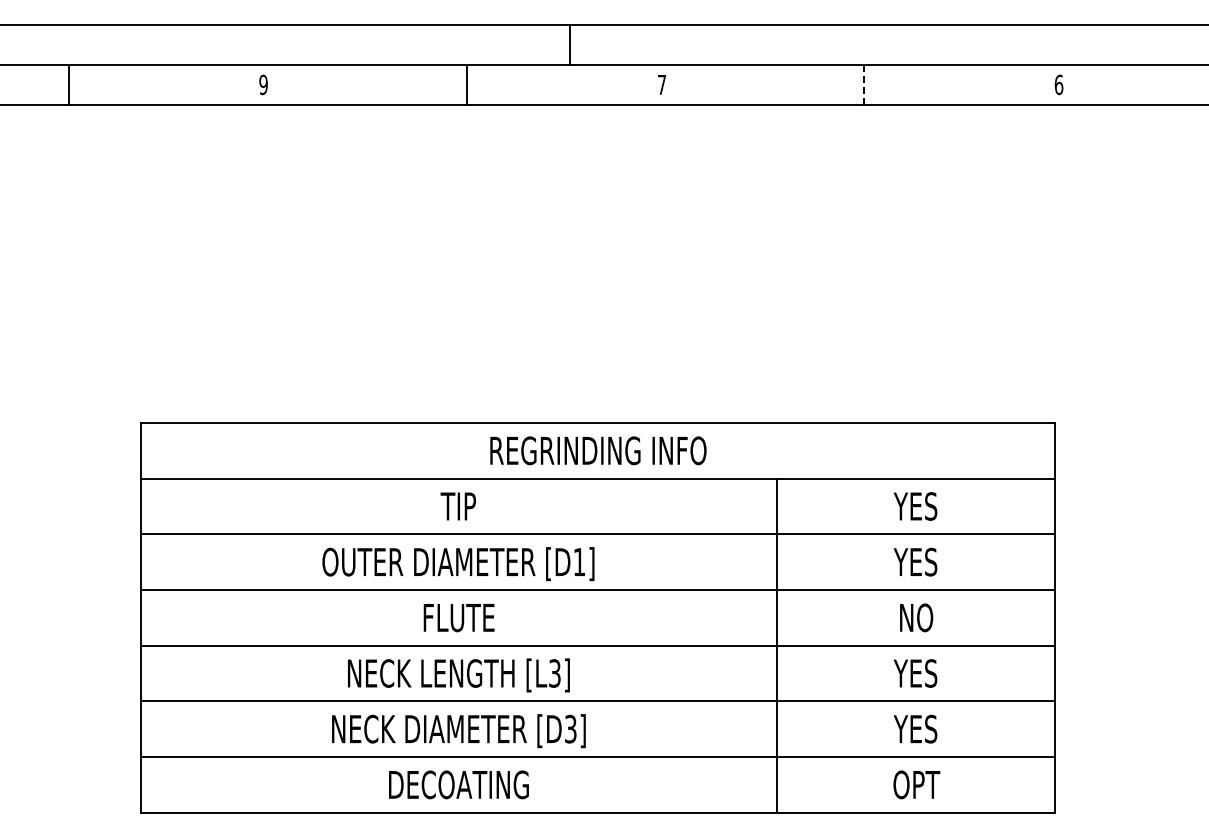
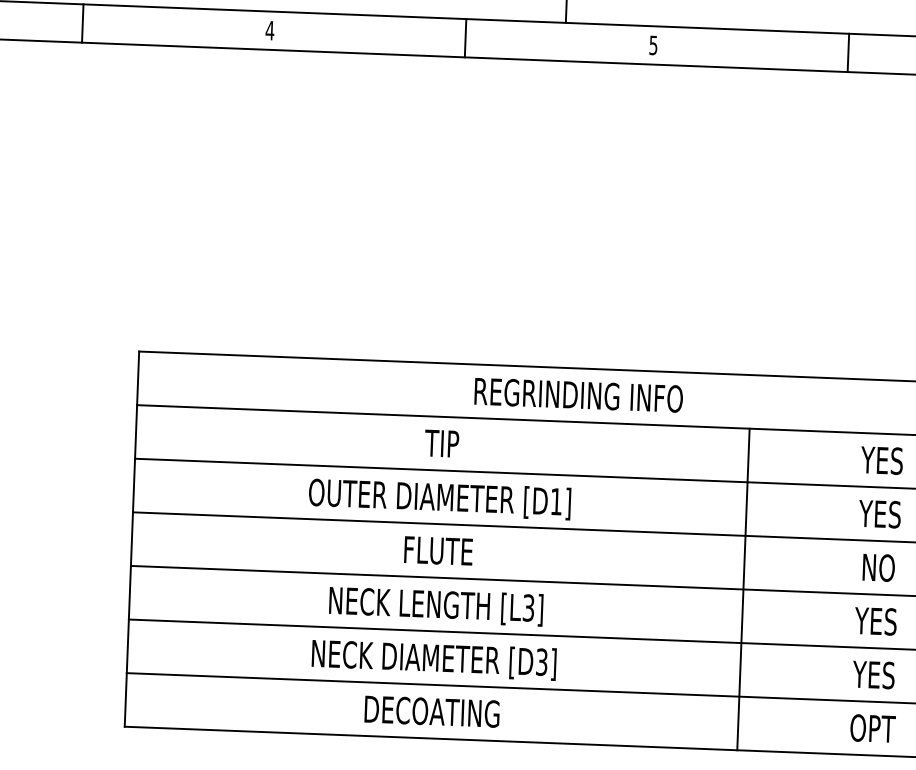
text: (263, 84) -> (269, 30), 9 -> 4
line: (864, 84) -> (848, 52), dashed -> solid
text: (661, 85) -> (653, 45), 7 -> 5

